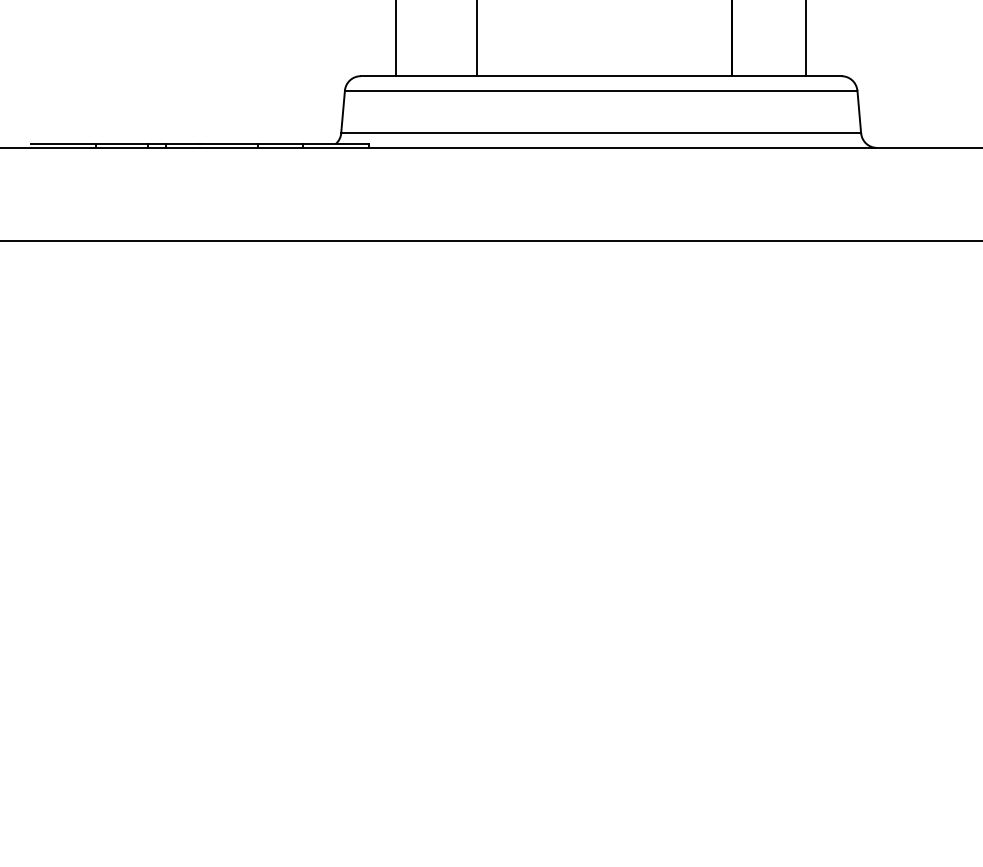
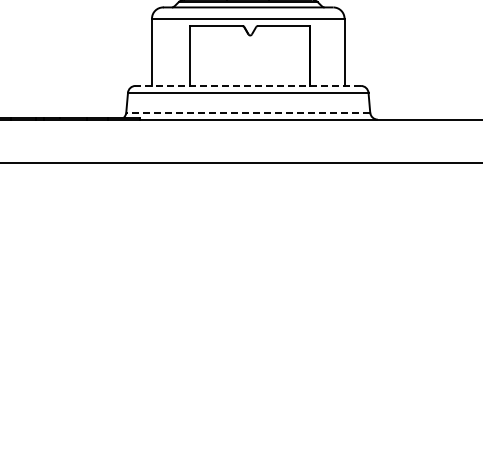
line: (601, 75) -> (248, 85), solid -> dashed
line: (601, 132) -> (248, 112), solid -> dashed

